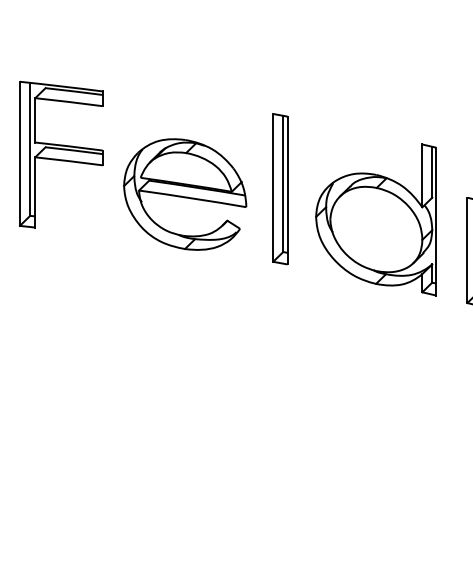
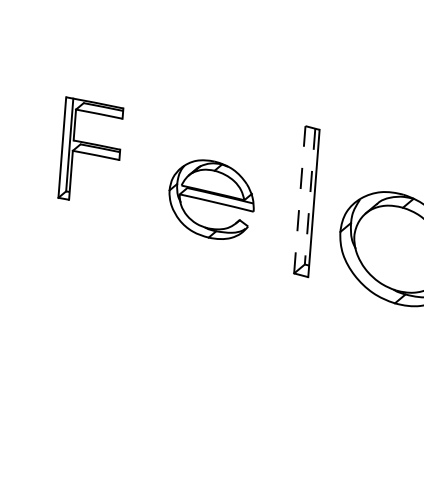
part: (60, 154) -> (90, 150), size x0.7
line: (283, 184) -> (310, 197), solid -> dashed
line: (273, 187) -> (300, 199), solid -> dashed
part: (185, 194) -> (211, 199), size x0.7

